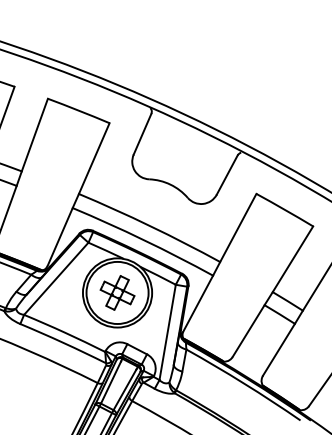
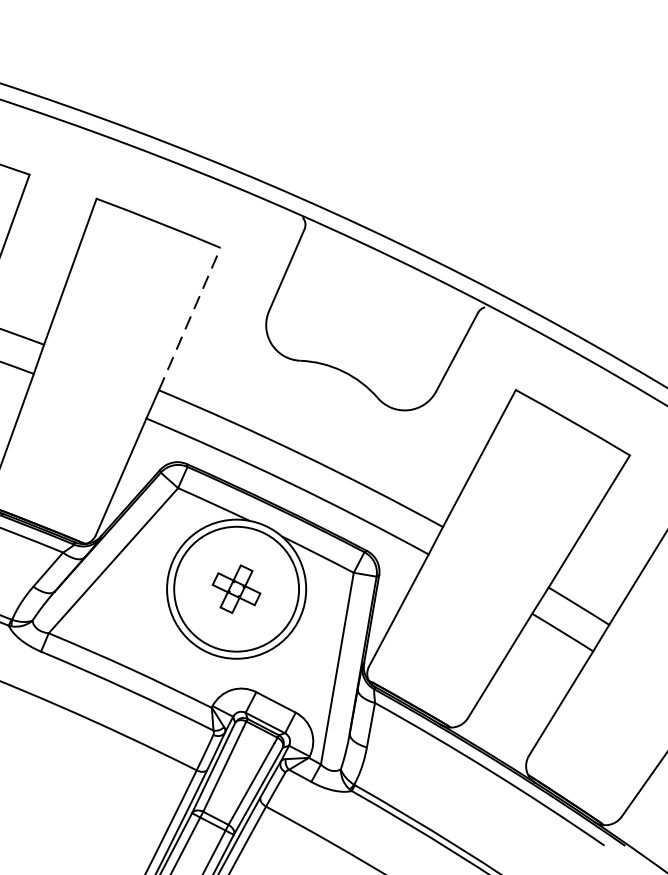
line: (94, 158) -> (190, 318), solid -> dashed
part: (117, 292) -> (236, 588), size x0.7

